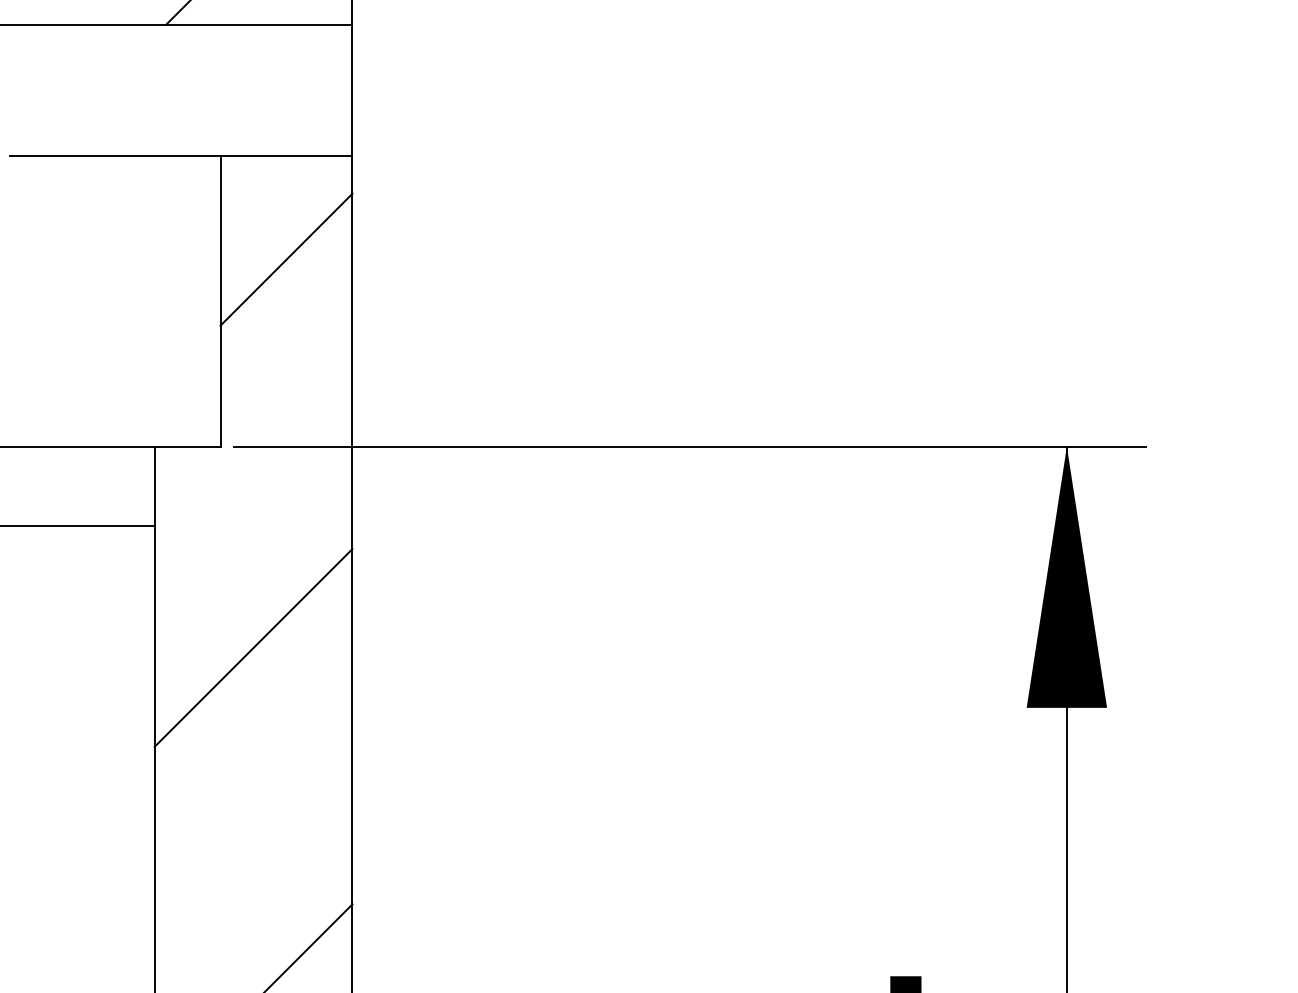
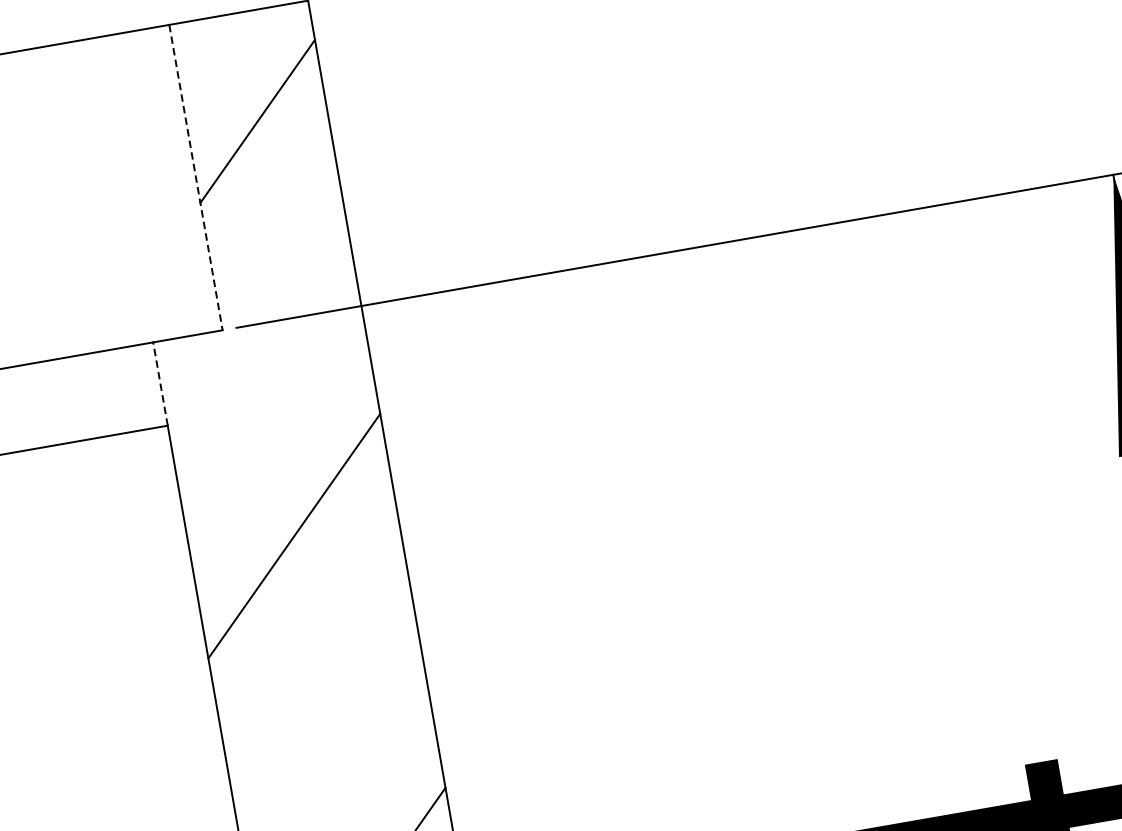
line: (220, 302) -> (196, 178), solid -> dashed
line: (154, 486) -> (160, 384), solid -> dashed

